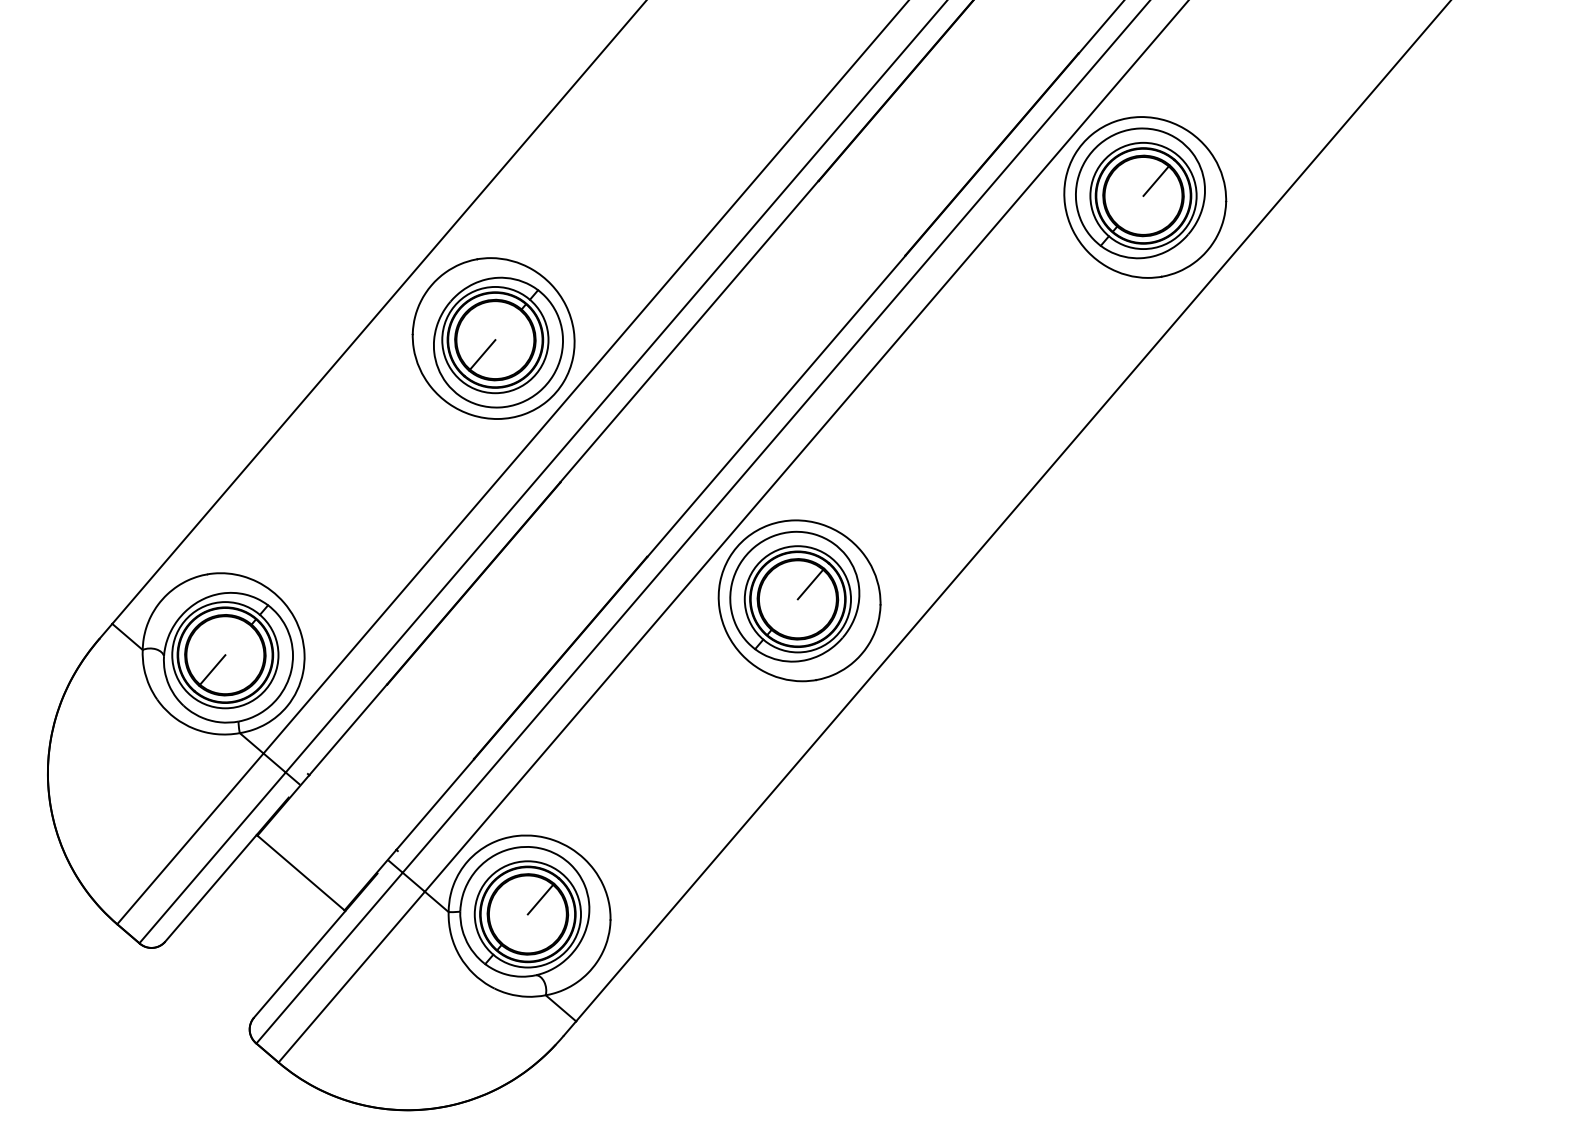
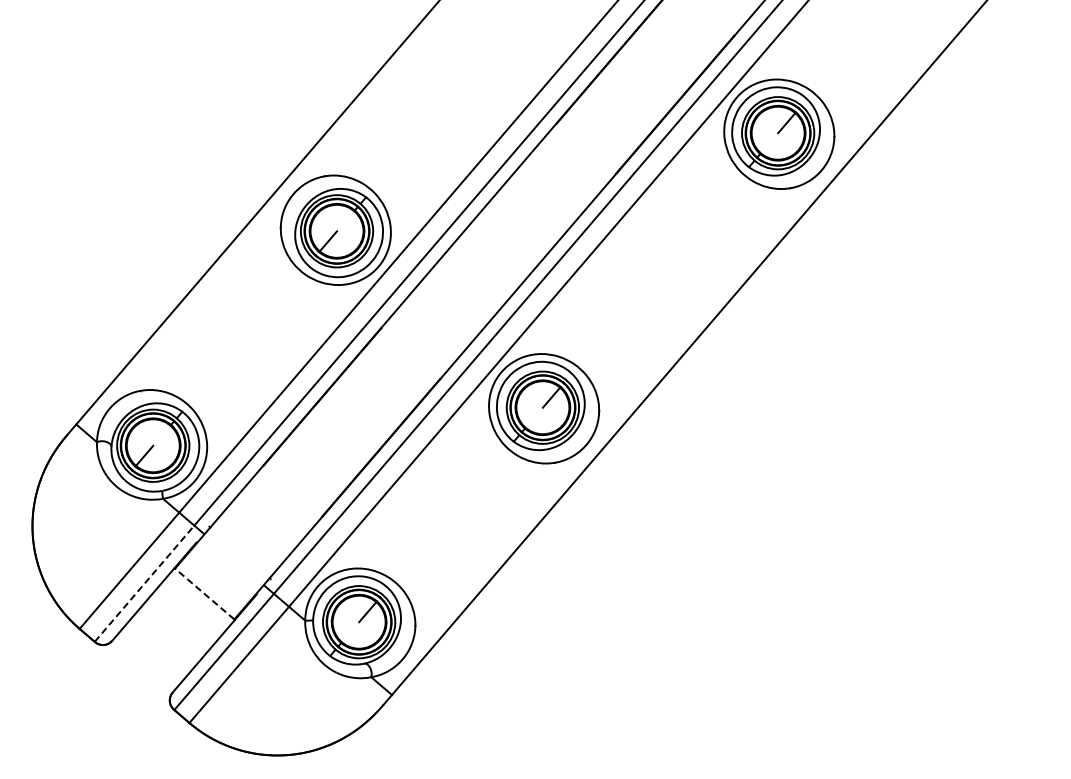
line: (212, 857) -> (144, 583), solid -> dashed
line: (300, 872) -> (204, 593), solid -> dashed

